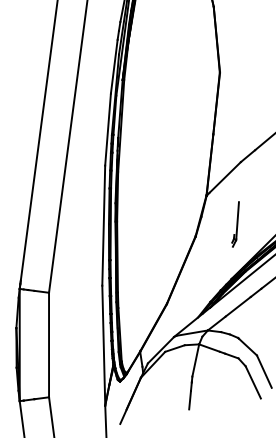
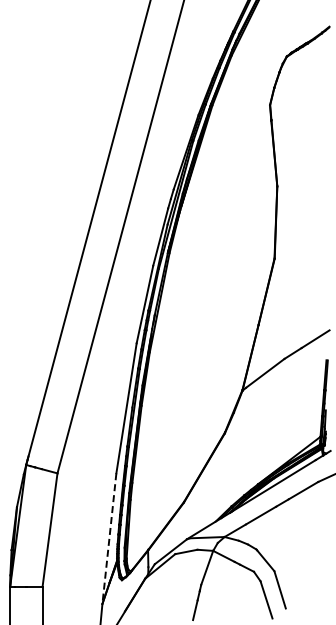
part: (235, 224) -> (269, 425), removed
line: (103, 345) -> (109, 538), solid -> dashed

